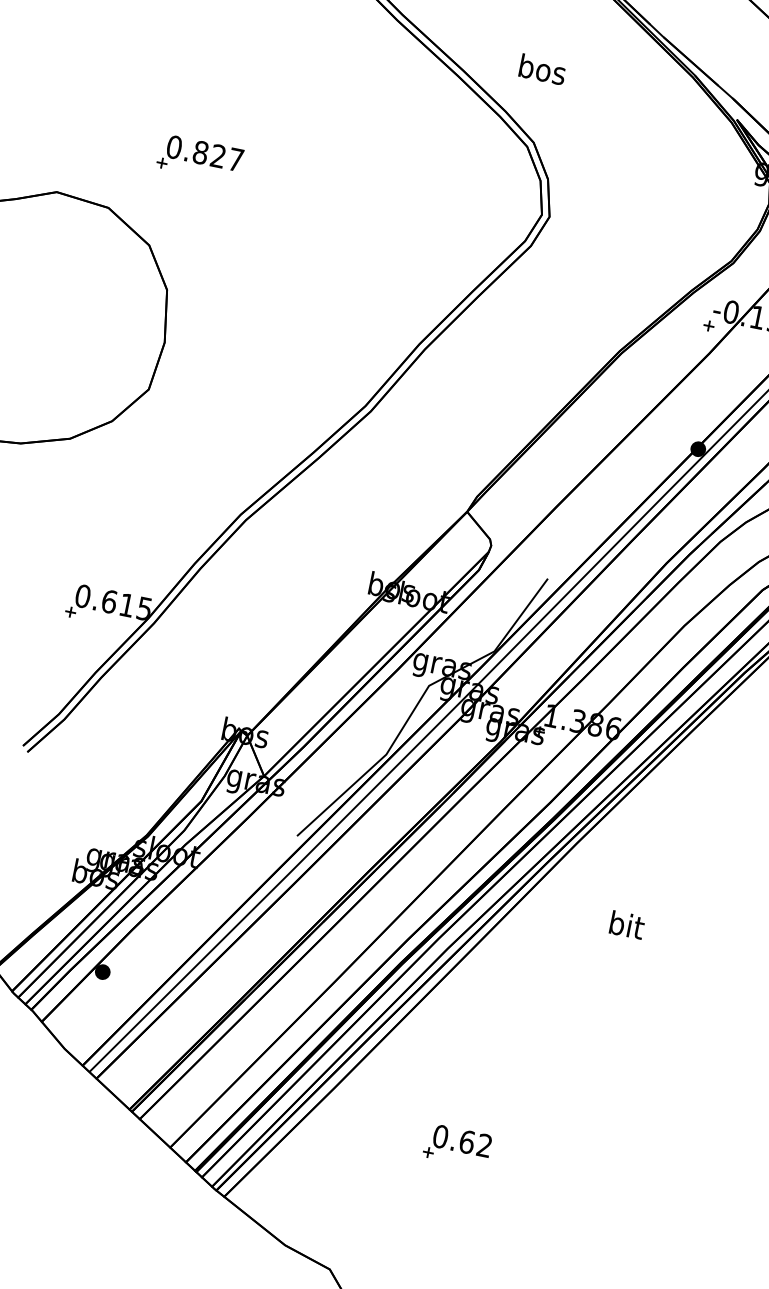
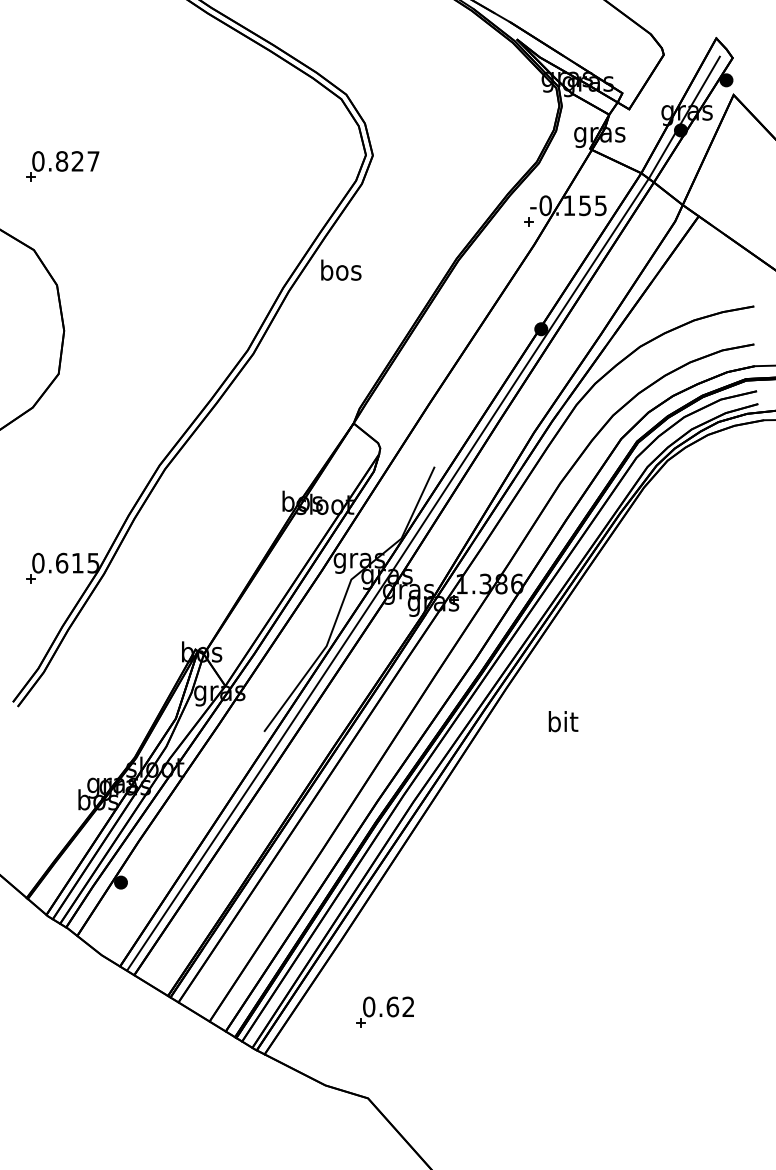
text: (543, 68) -> (341, 269), moved
text: (627, 925) -> (563, 721), moved
part: (456, 1145) -> (384, 1011), moved

